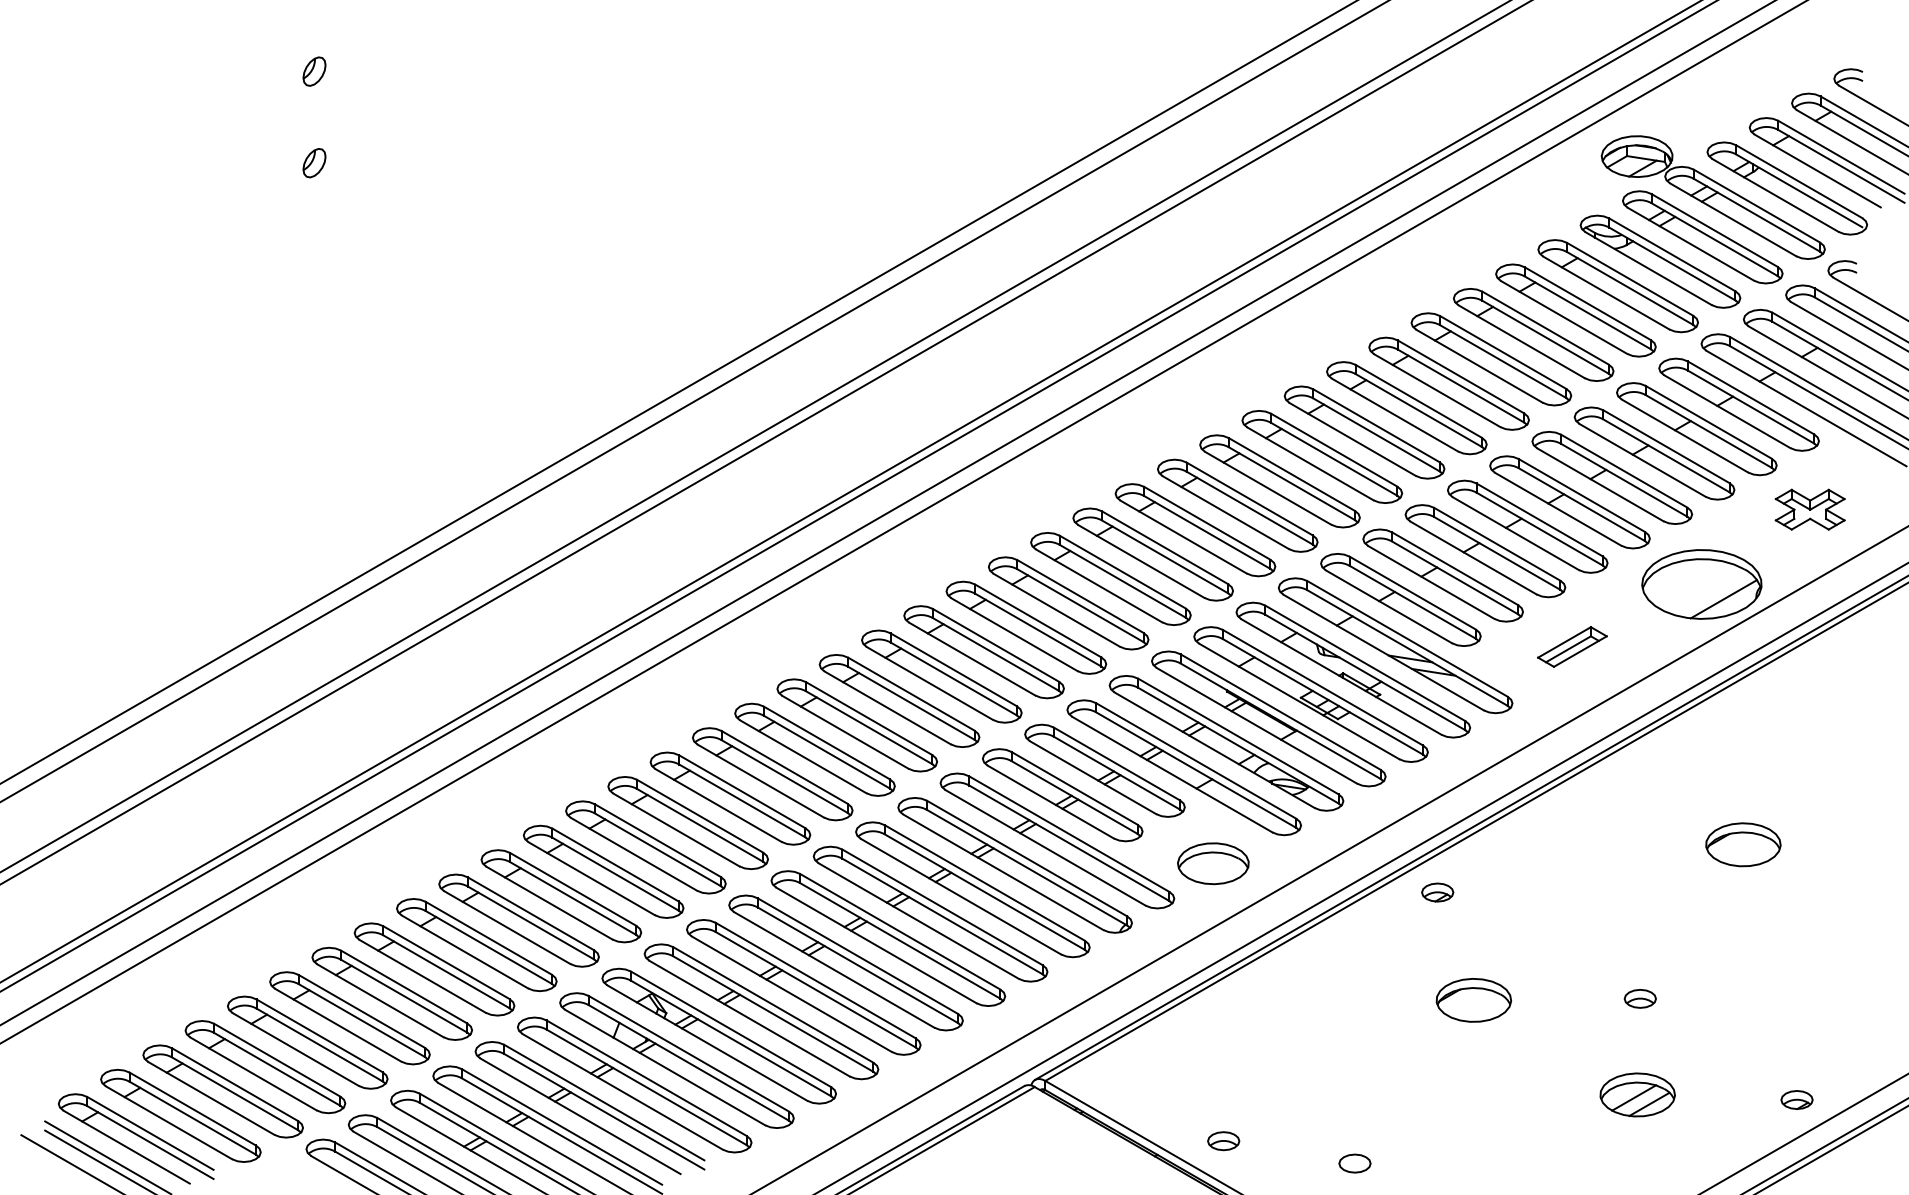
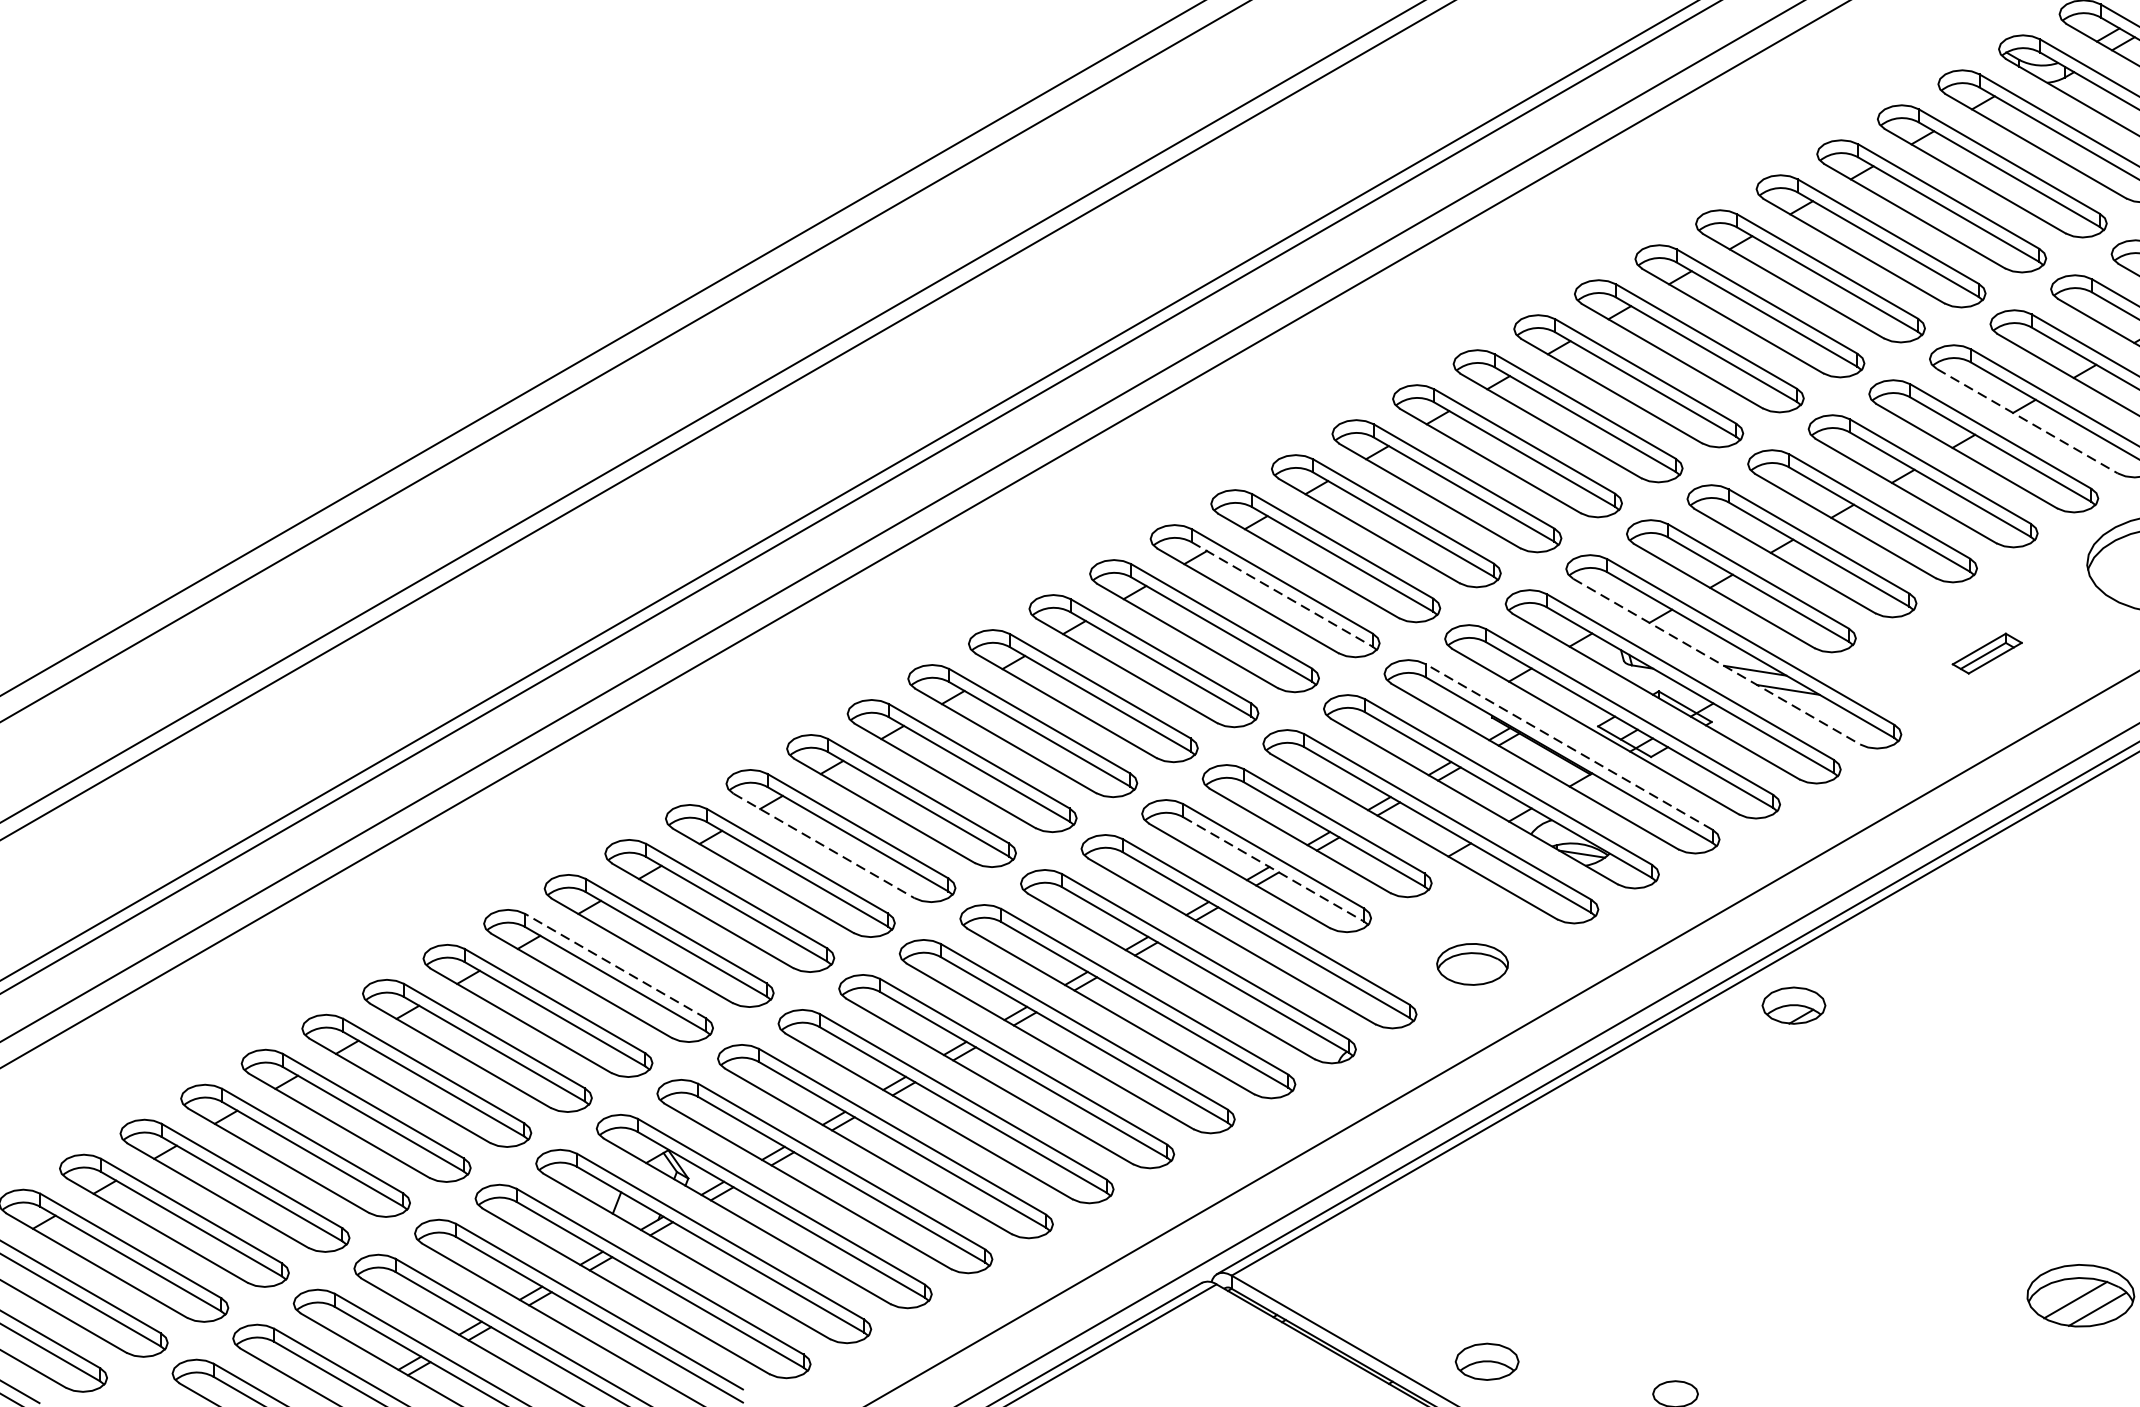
line: (1600, 484) -> (2027, 420), solid -> dashed
line: (1080, 605) -> (1282, 594), solid -> dashed
part: (1572, 646) -> (1987, 652), size x0.7
line: (1383, 652) -> (1716, 661), solid -> dashed
line: (1280, 712) -> (1568, 747), solid -> dashed
line: (760, 781) -> (823, 846), solid -> dashed
line: (1074, 797) -> (1273, 869), solid -> dashed
part: (1213, 863) -> (1472, 963), size x0.7
line: (615, 865) -> (615, 966), solid -> dashed
part: (1437, 892) -> (1793, 1005), size x1.4
part: (1639, 998) -> (2083, 1157), removed
part: (1473, 1000) -> (1845, 1160), removed
part: (1223, 1141) -> (1487, 1362), size x1.4

